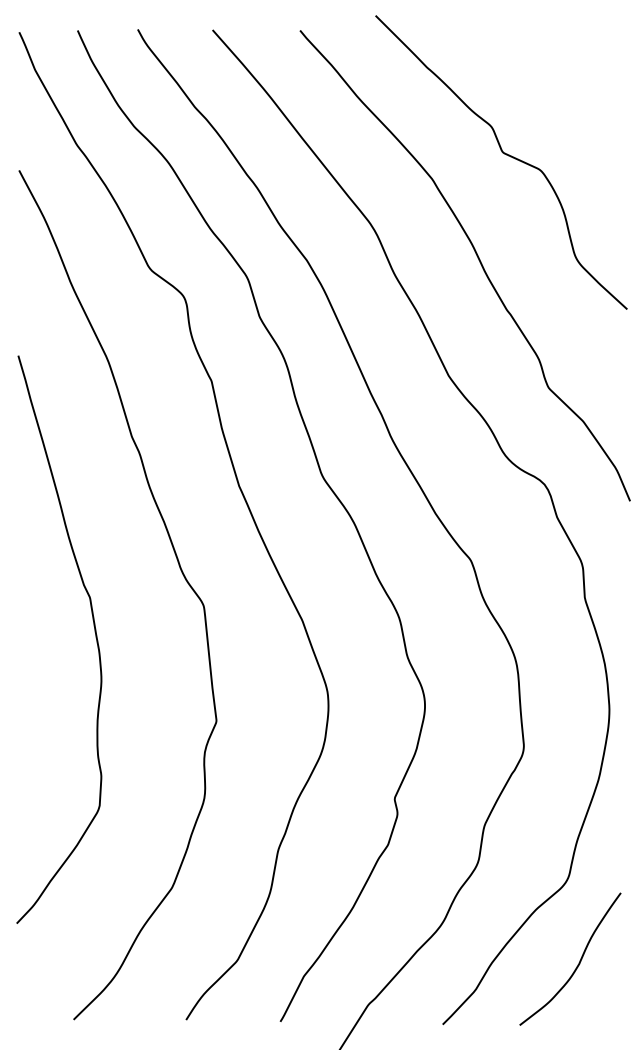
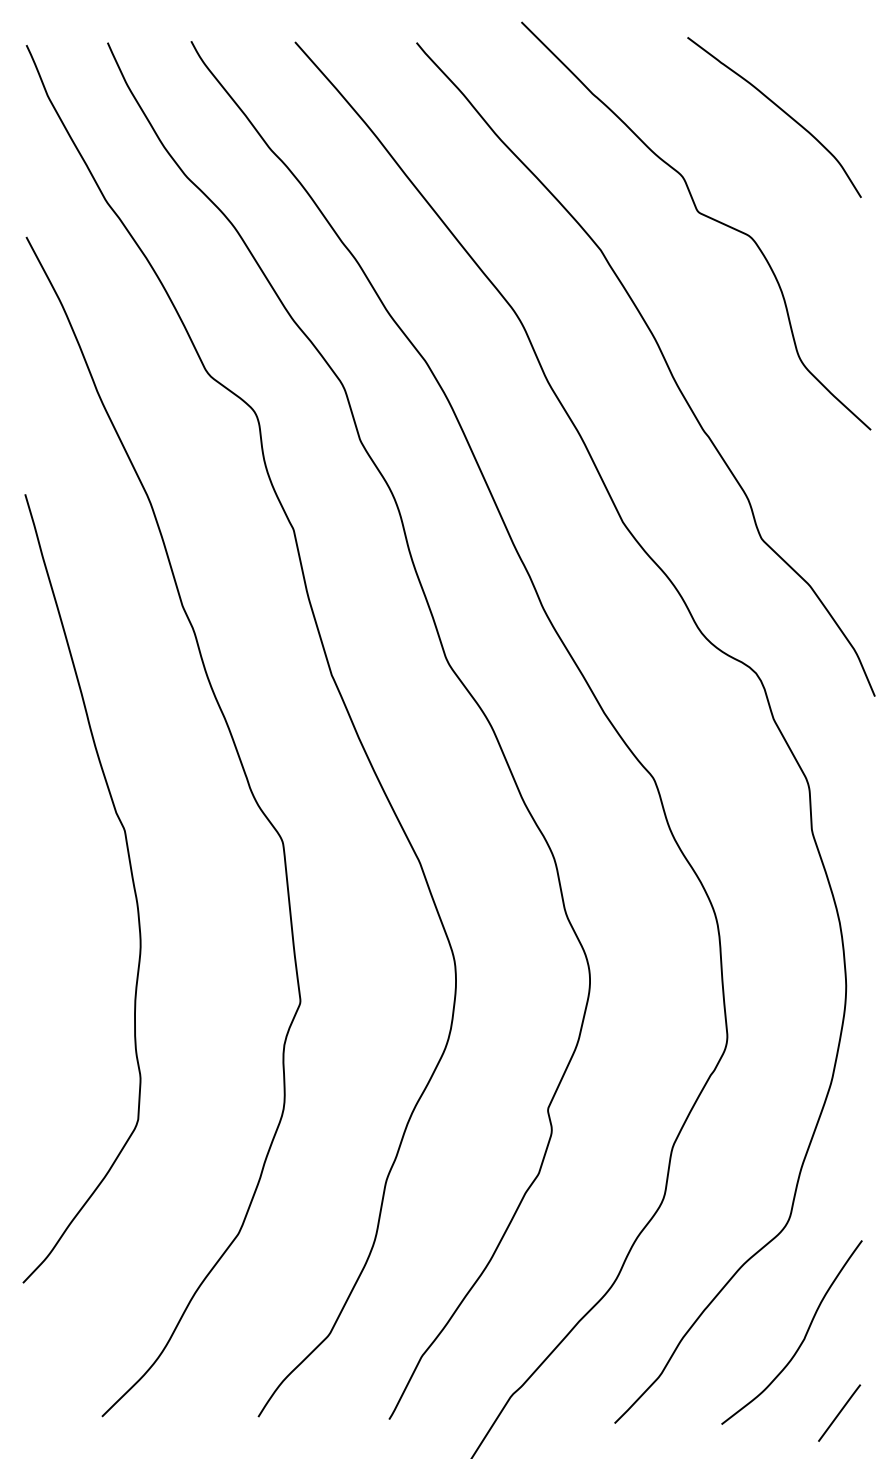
curve: (560, 77) -> (778, 108), added
line: (604, 1016) -> (839, 1412), added

